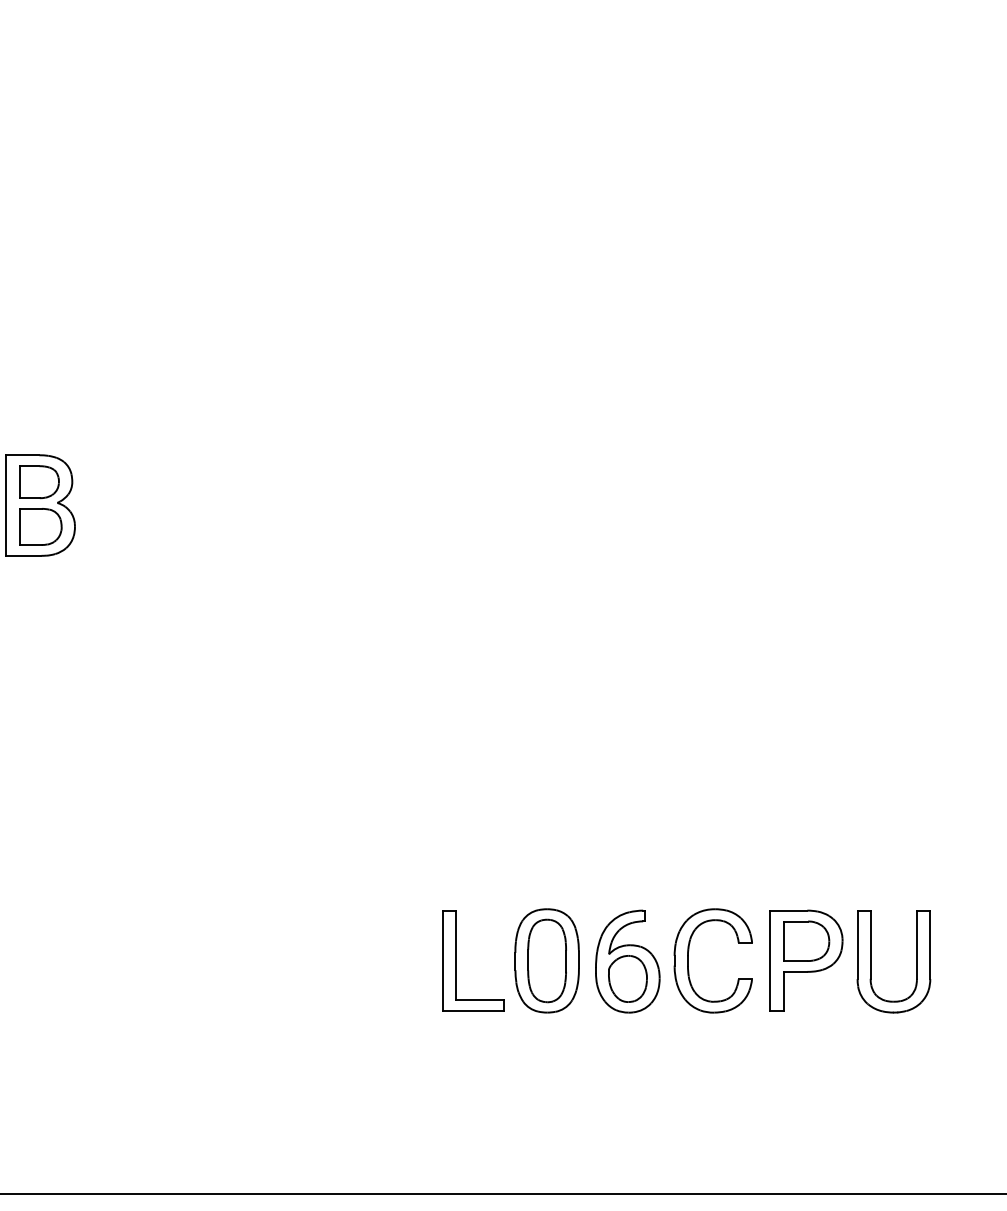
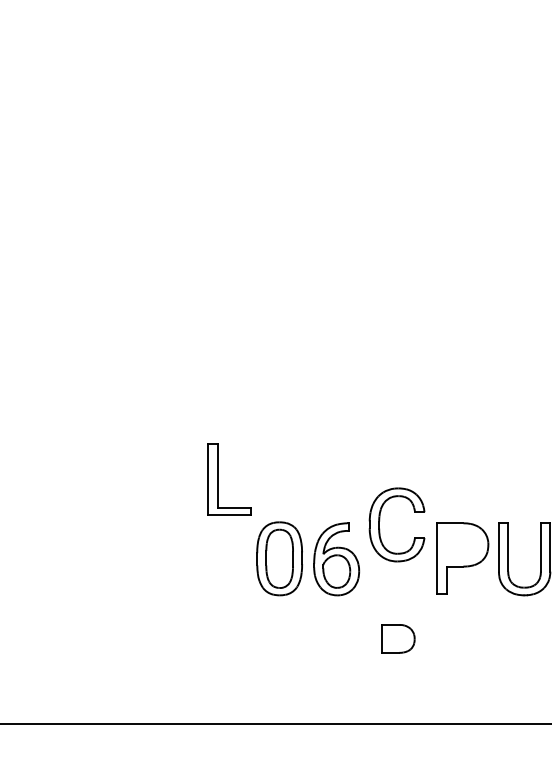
part: (806, 940) -> (398, 638), moved
part: (456, 960) -> (217, 479), moved
part: (688, 960) -> (379, 524), moved

